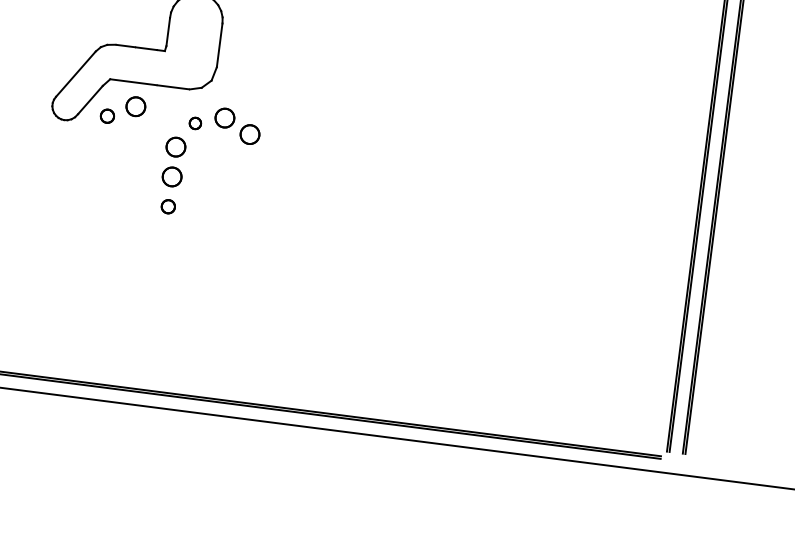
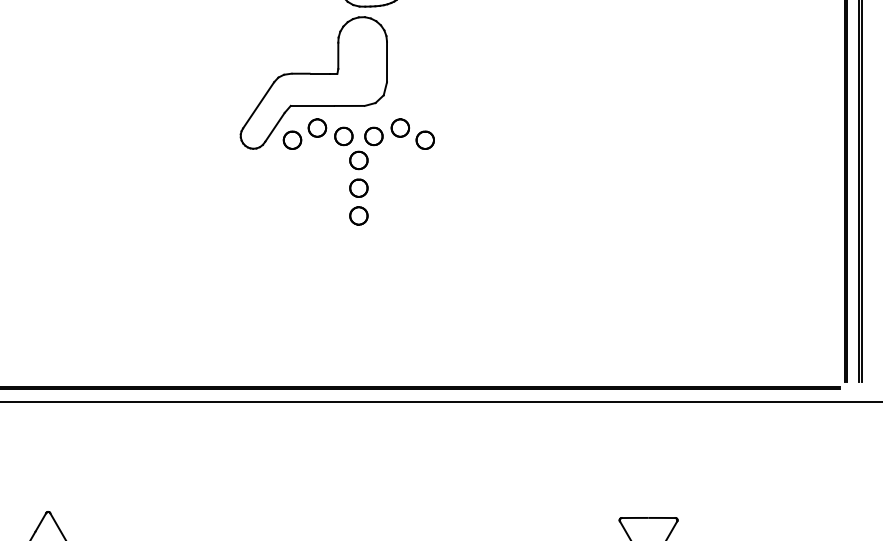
part: (107, 115) -> (292, 139), size x1.43
part: (162, 119) -> (343, 136), added
part: (194, 123) -> (373, 136), size x1.67
part: (167, 206) -> (358, 215), size x1.43

